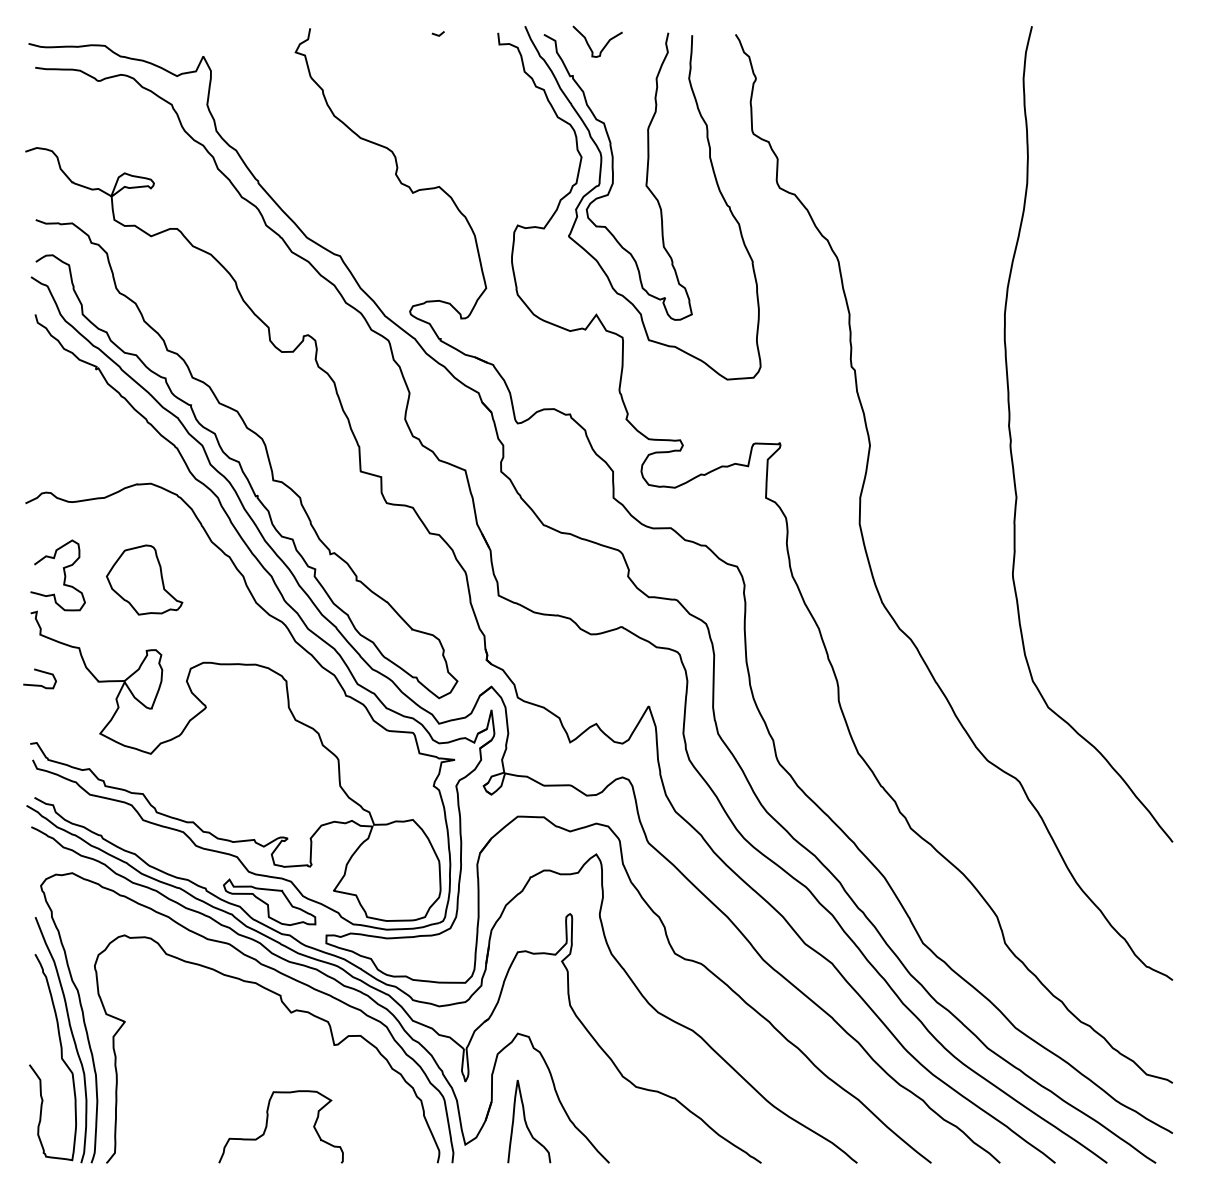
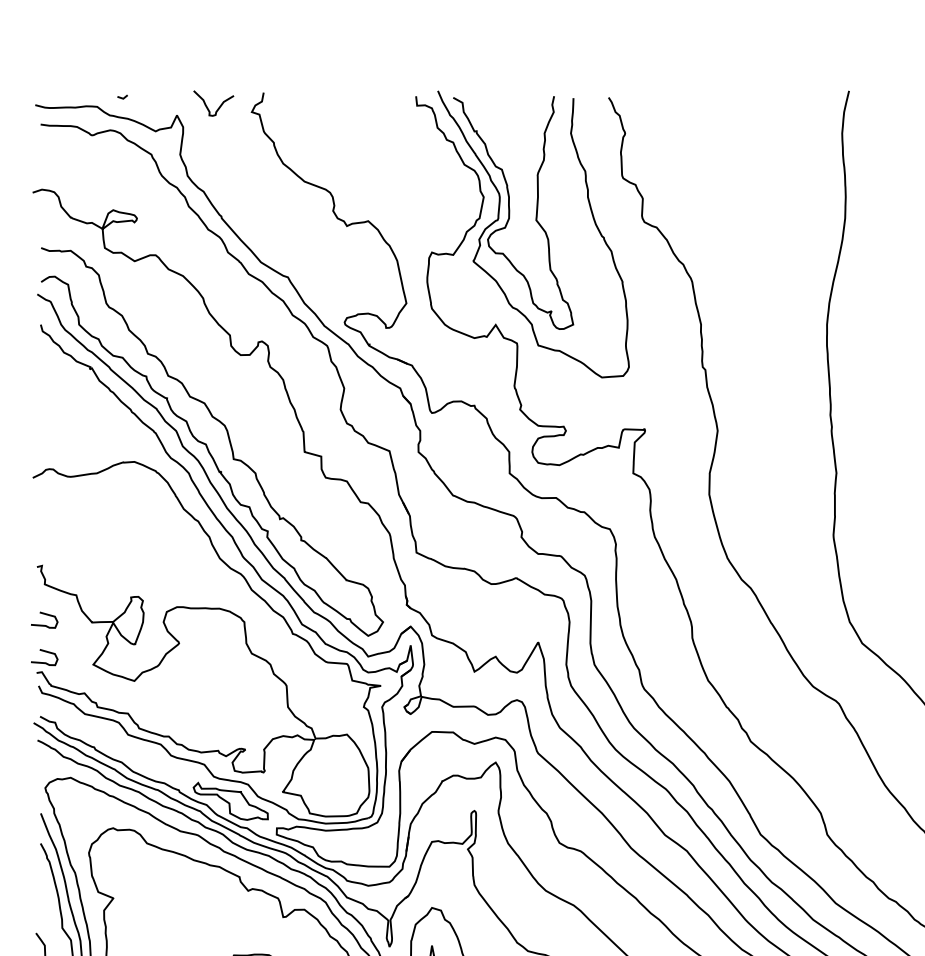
line: (437, 34) -> (121, 97), moved
curve: (603, 46) -> (218, 107), moved
curve: (63, 573) -> (63, 534), removed
part: (144, 579) -> (129, 539), removed
curve: (39, 730) -> (44, 662), added

